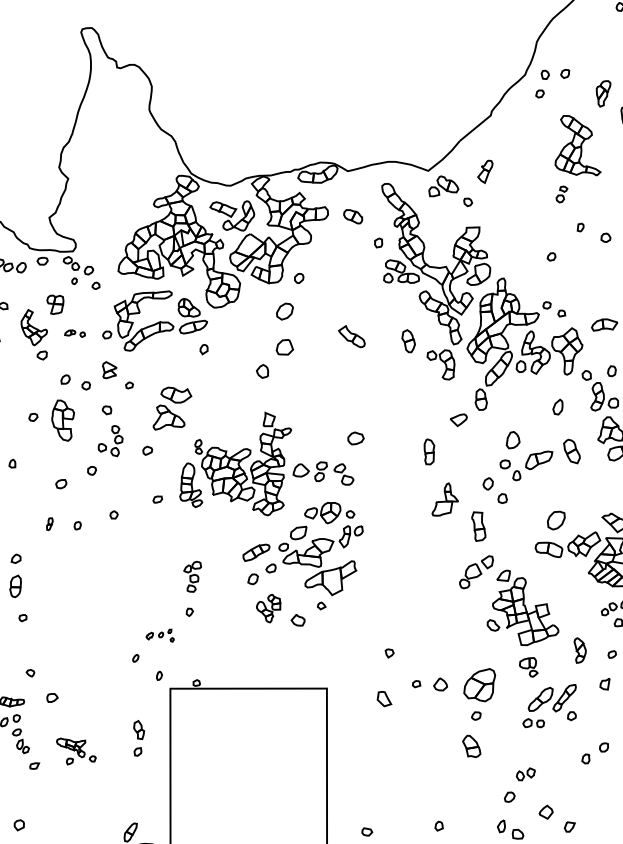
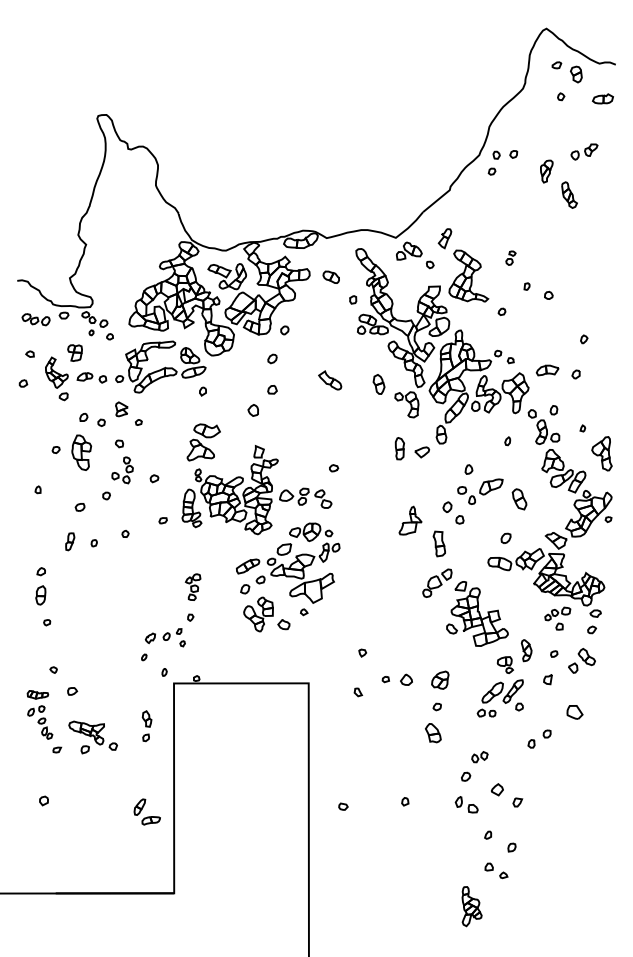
part: (577, 144) -> (468, 275), moved
part: (284, 311) -> (272, 358), size x0.62
part: (74, 333) -> (91, 377), size x1.67
part: (284, 347) -> (272, 389), size x0.62
part: (557, 407) -> (507, 441), size x0.62
part: (172, 408) -> (203, 442), moved
part: (356, 438) -> (334, 468), size x0.62
part: (512, 440) -> (468, 469), size x0.62
part: (428, 451) -> (399, 448), moved
part: (571, 451) -> (519, 499), moved
part: (555, 519) -> (505, 537), size x0.62
part: (50, 523) -> (70, 541), size x1.67
part: (268, 608) -> (258, 614), size x1.43
part: (159, 635) -> (164, 637), size x1.67
part: (527, 666) -> (504, 664), moved
part: (480, 684) -> (440, 679), size x0.62
part: (384, 699) -> (358, 692), size x0.62
part: (75, 751) -> (92, 737), size x1.43

